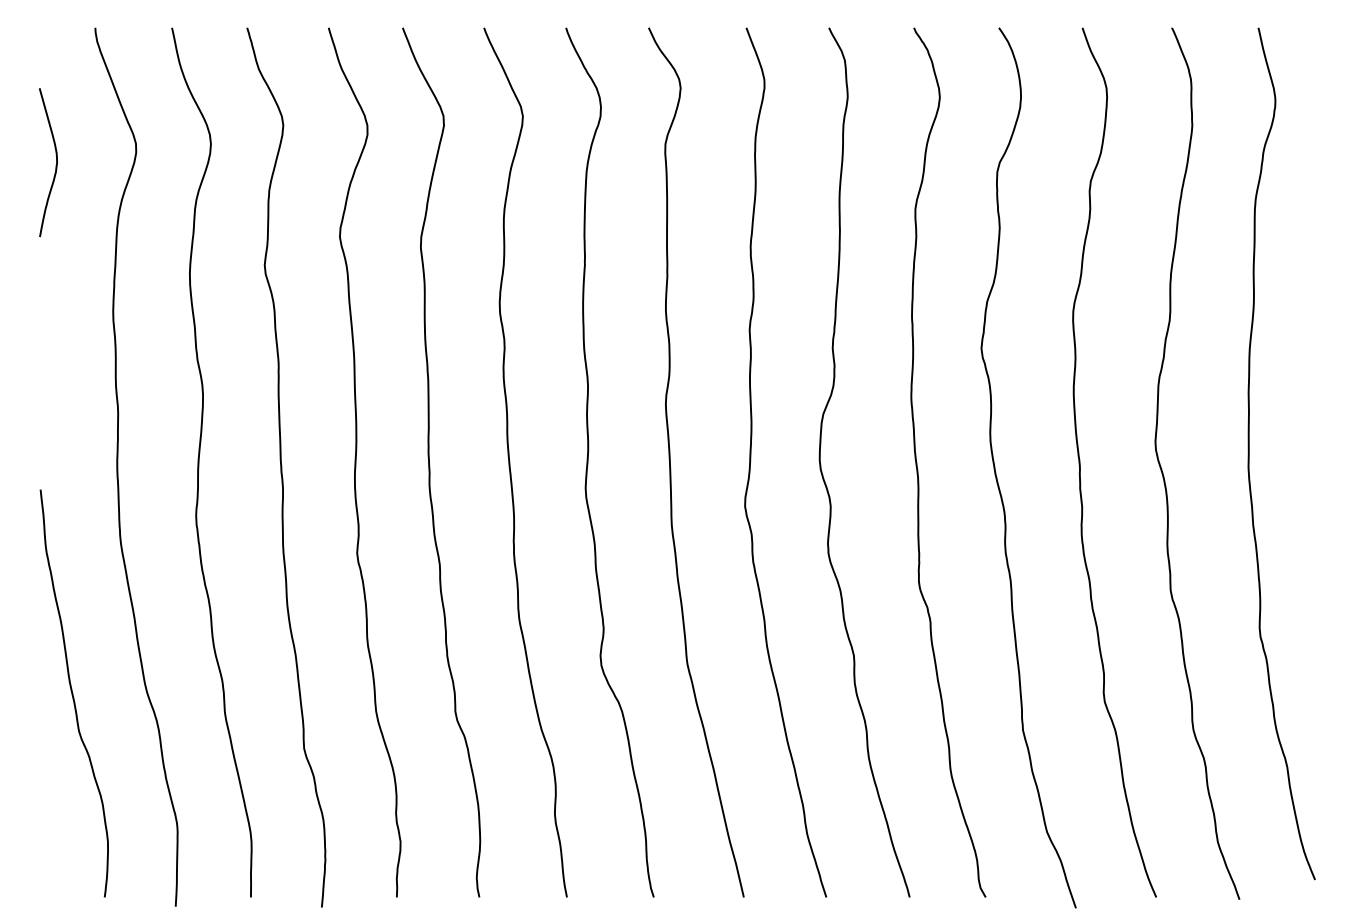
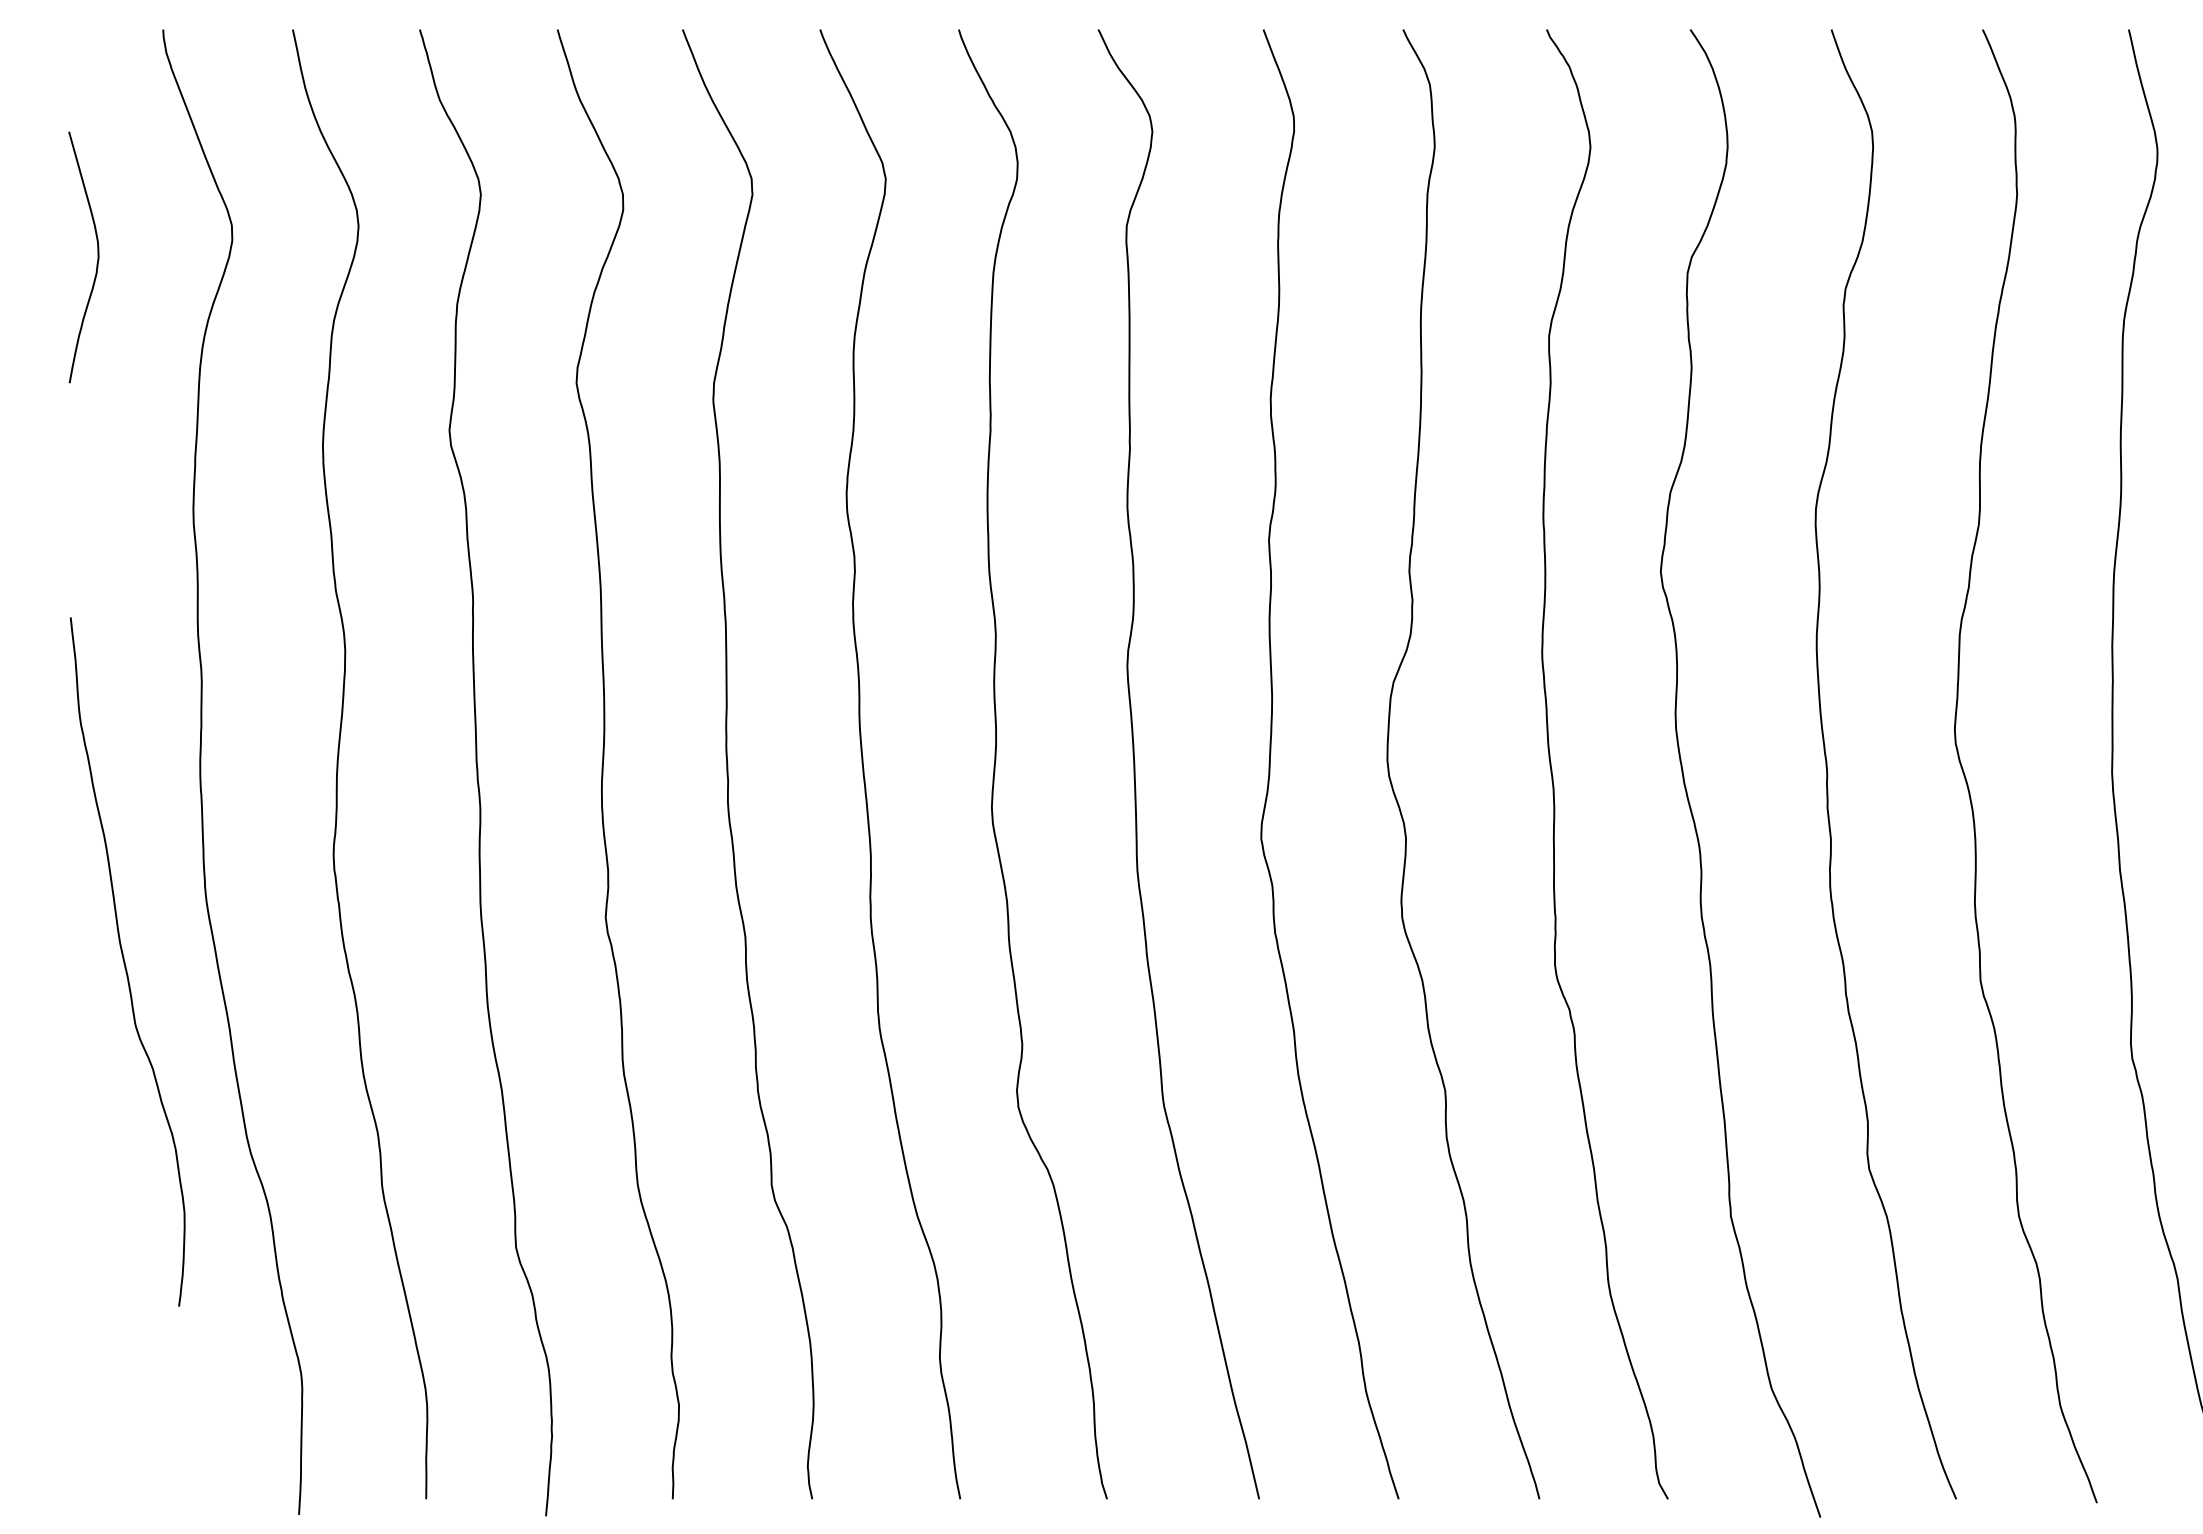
curve: (73, 693) -> (126, 961), moved

